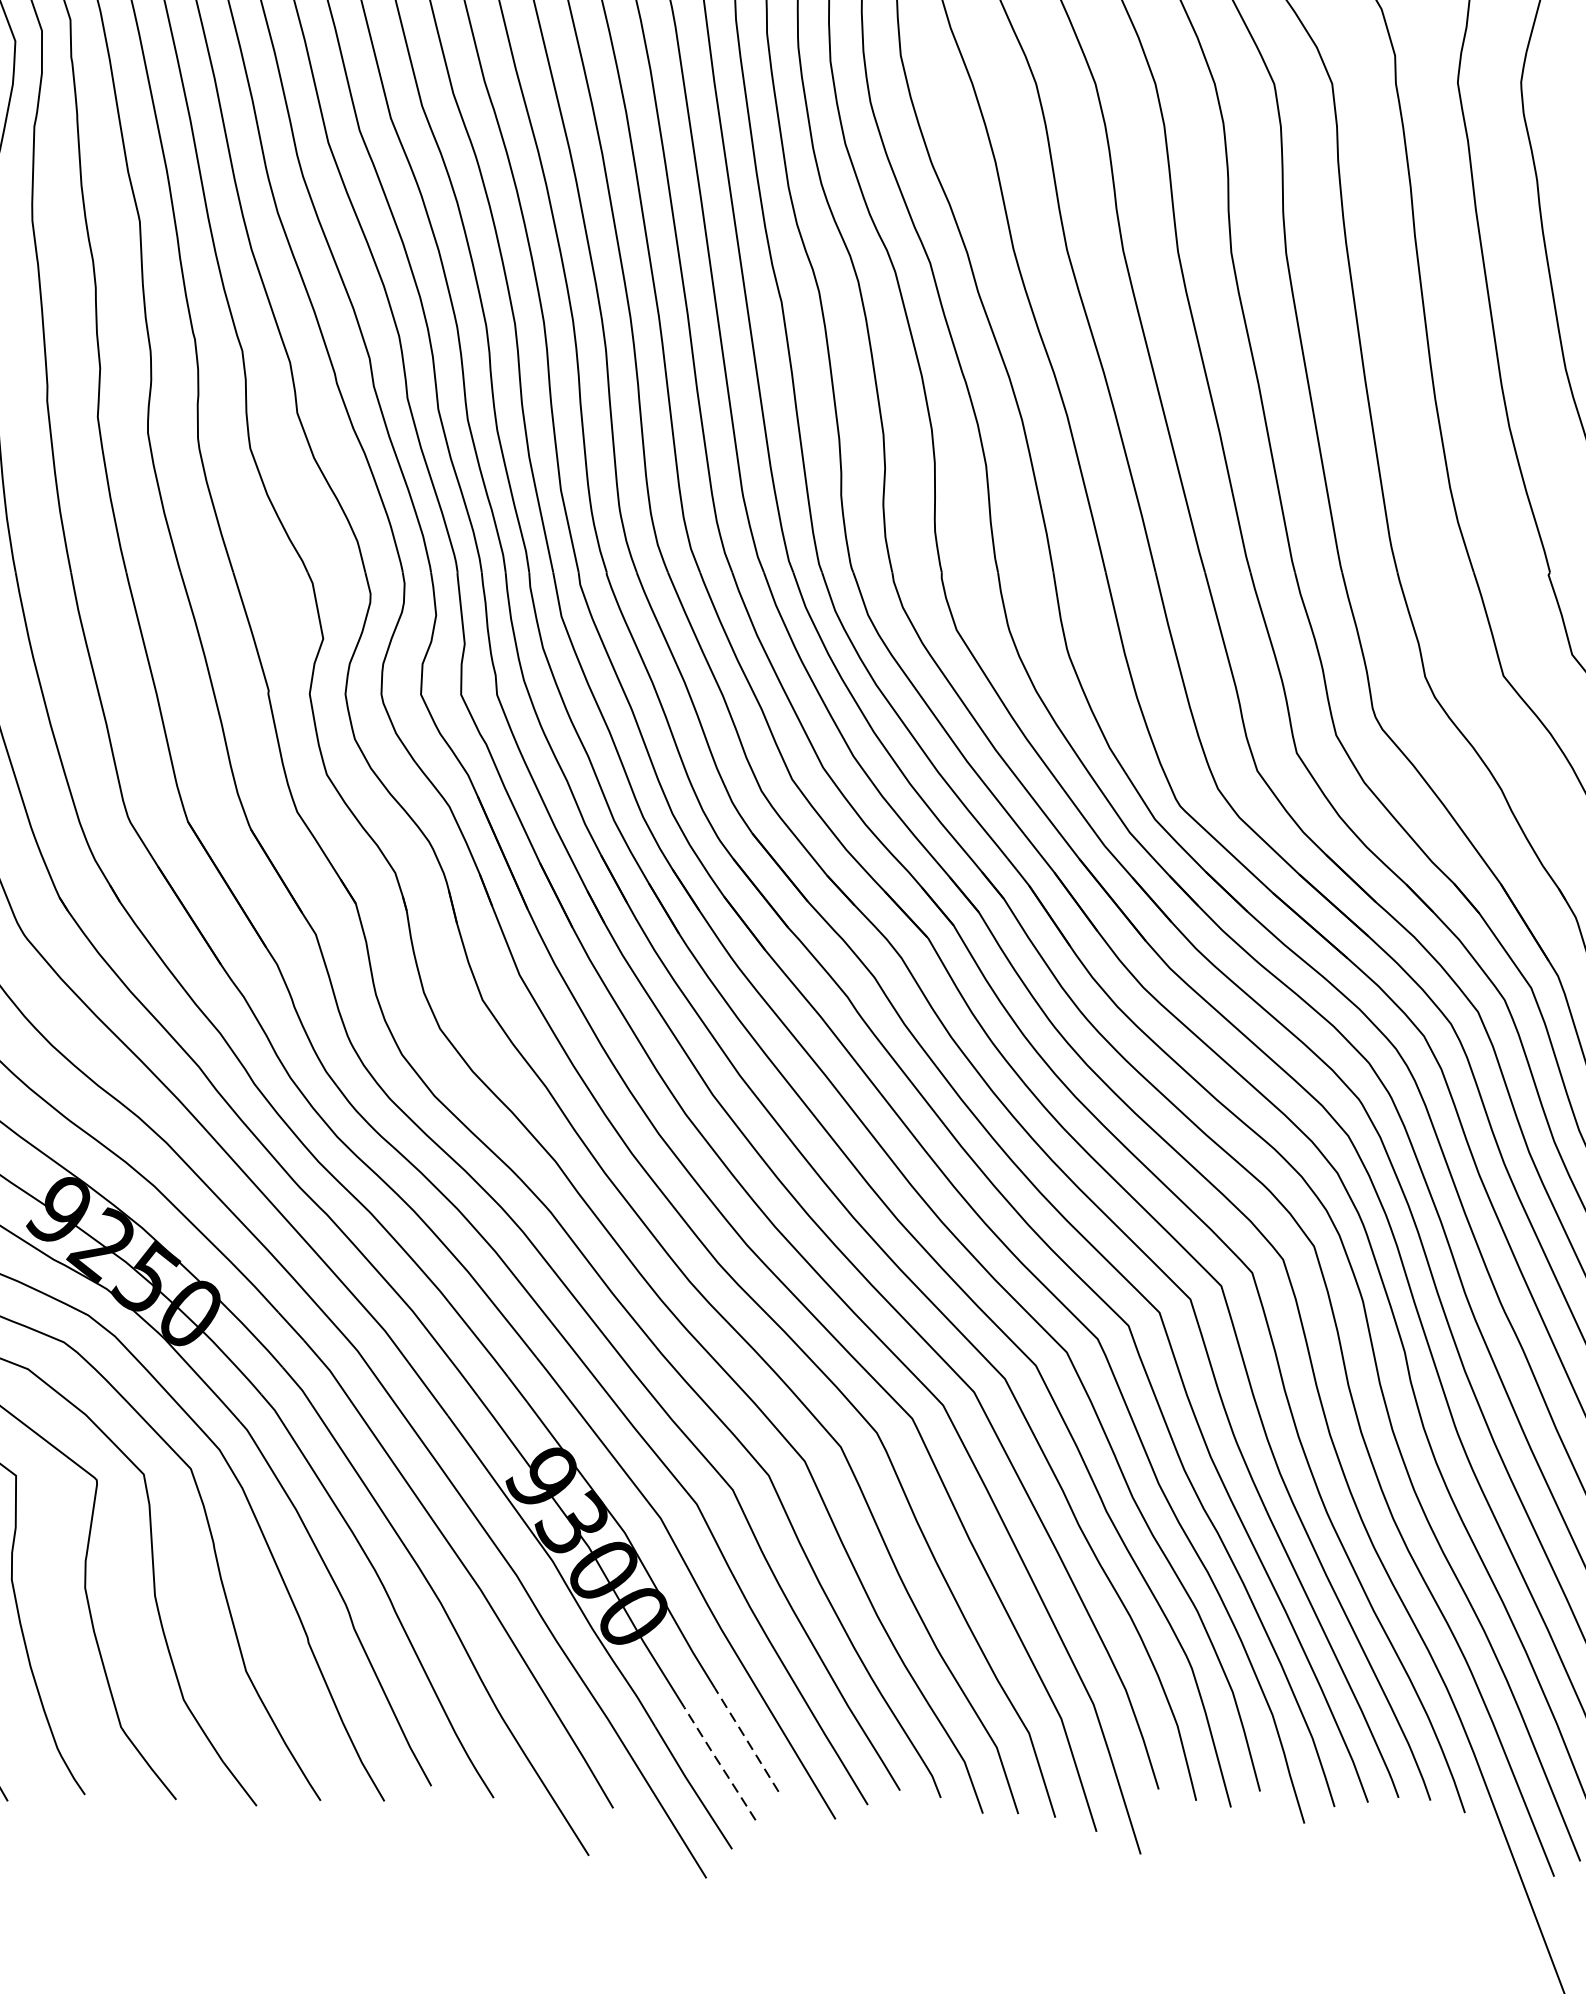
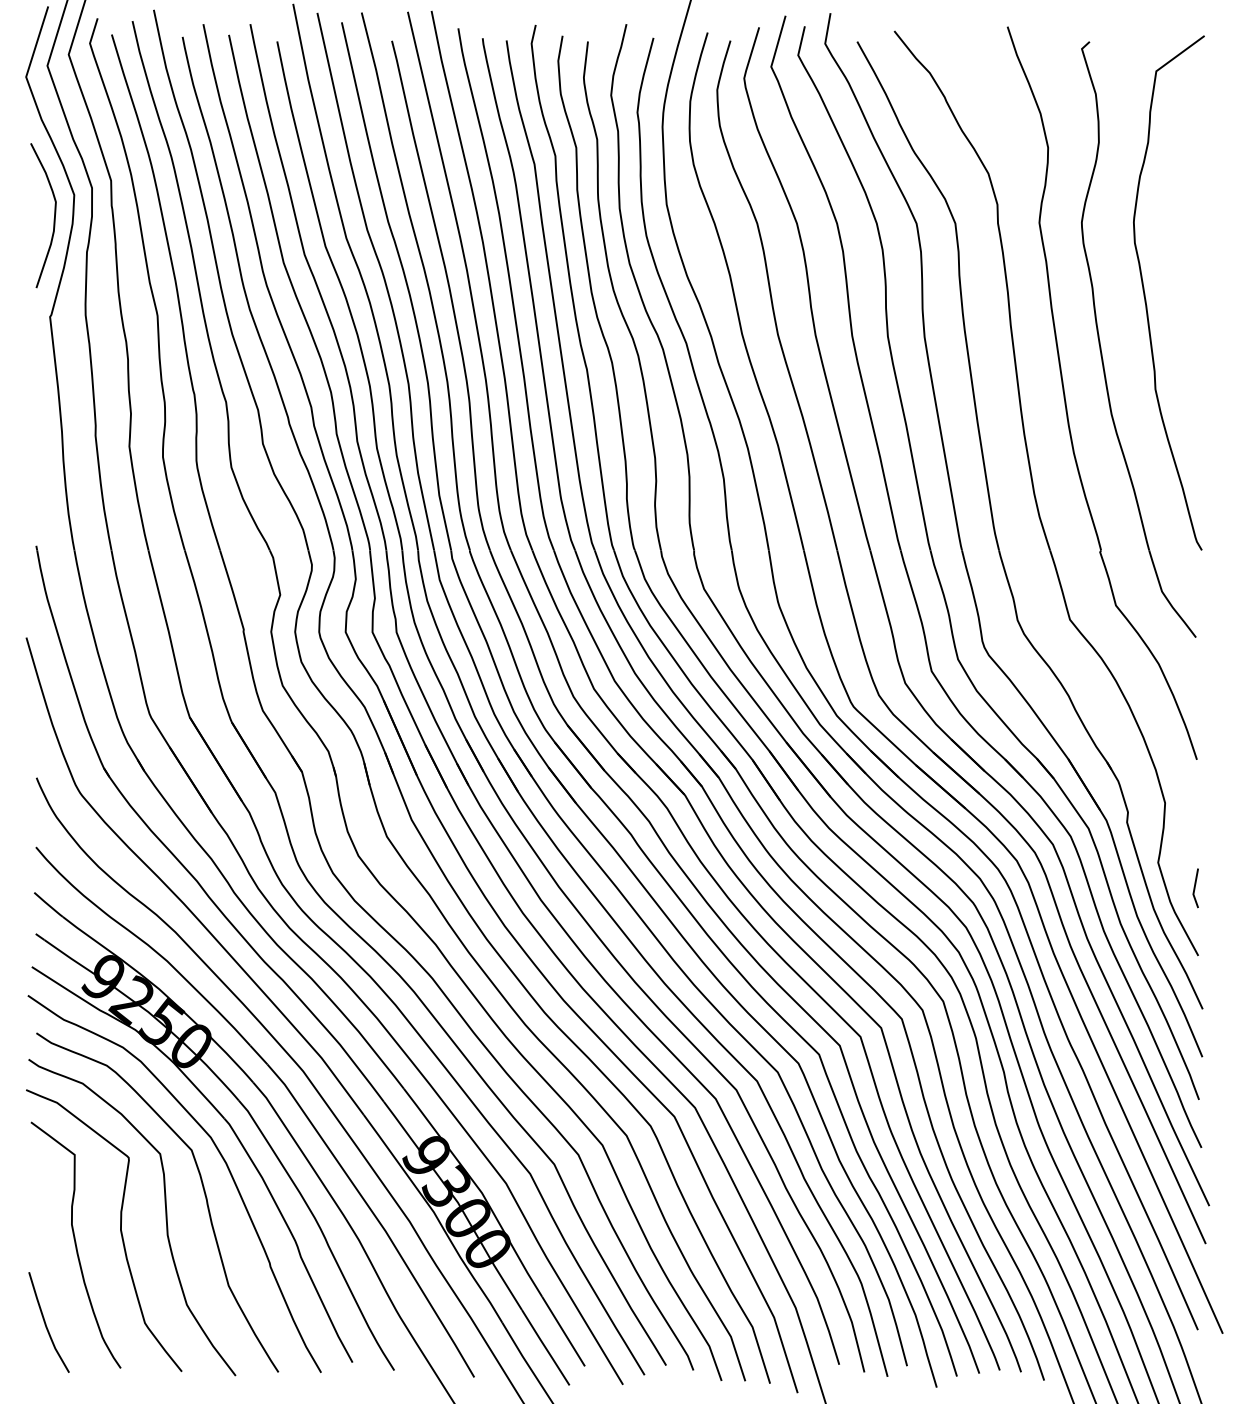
line: (746, 1739) -> (563, 1331), dashed -> solid
line: (719, 1763) -> (545, 1347), dashed -> solid

